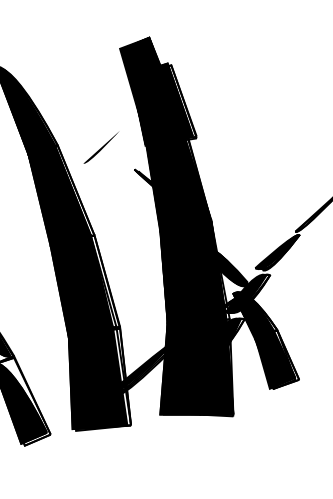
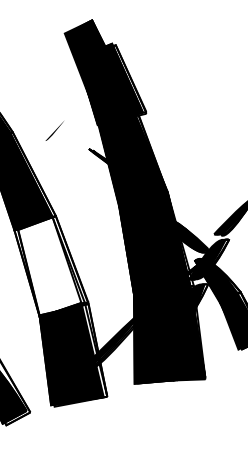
part: (100, 147) -> (54, 130), size x0.6
fill: (81, 286) -> (47, 266), removed

